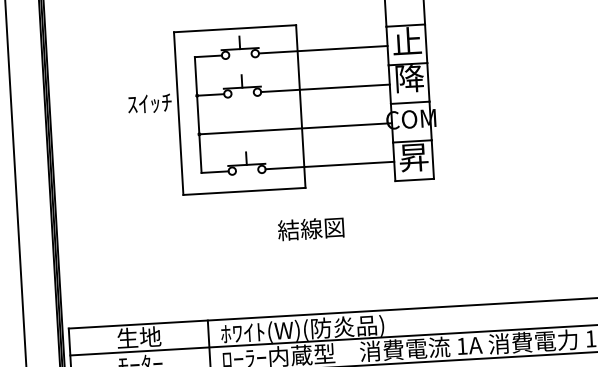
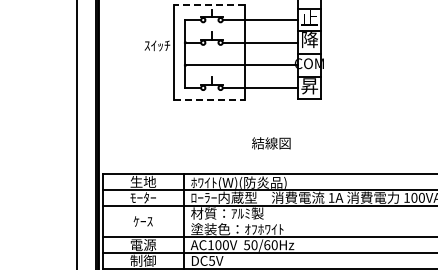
line: (234, 28) -> (209, 4), solid -> dashed
line: (244, 191) -> (209, 100), solid -> dashed
text: (311, 229) -> (271, 143), moved

